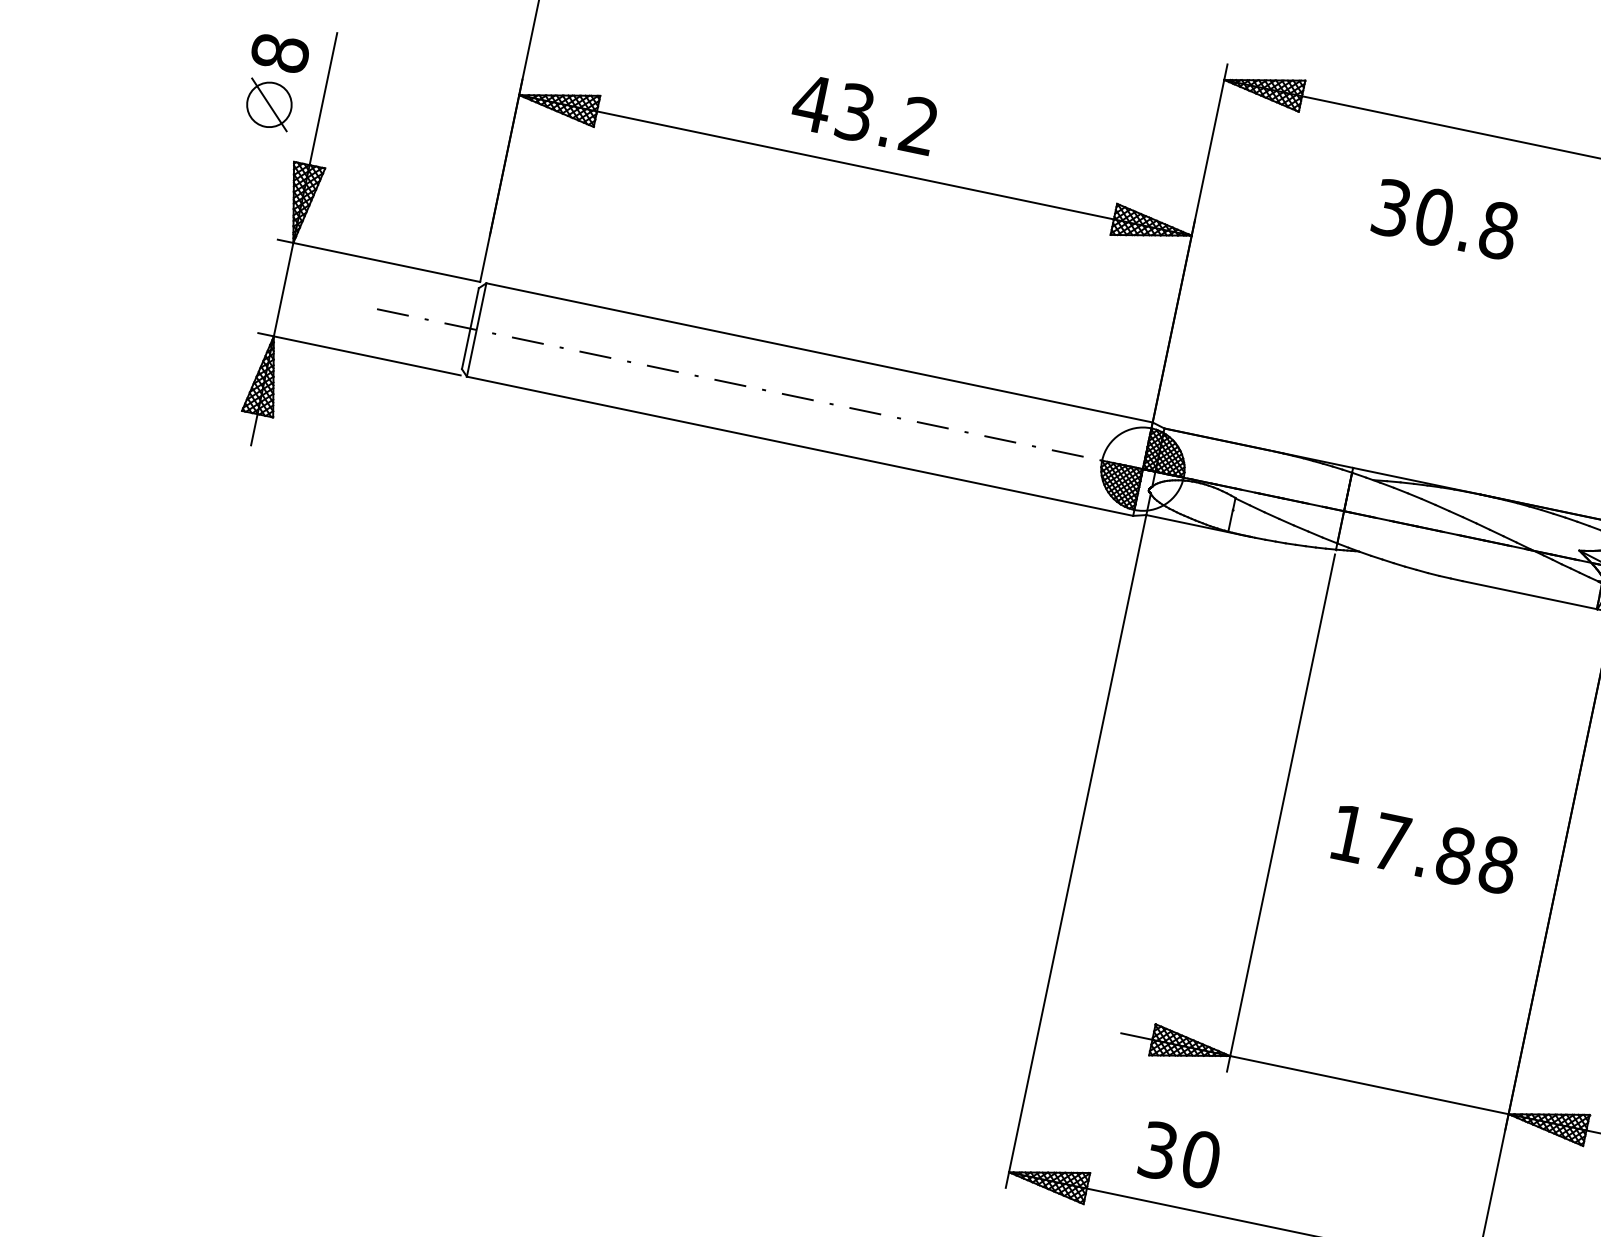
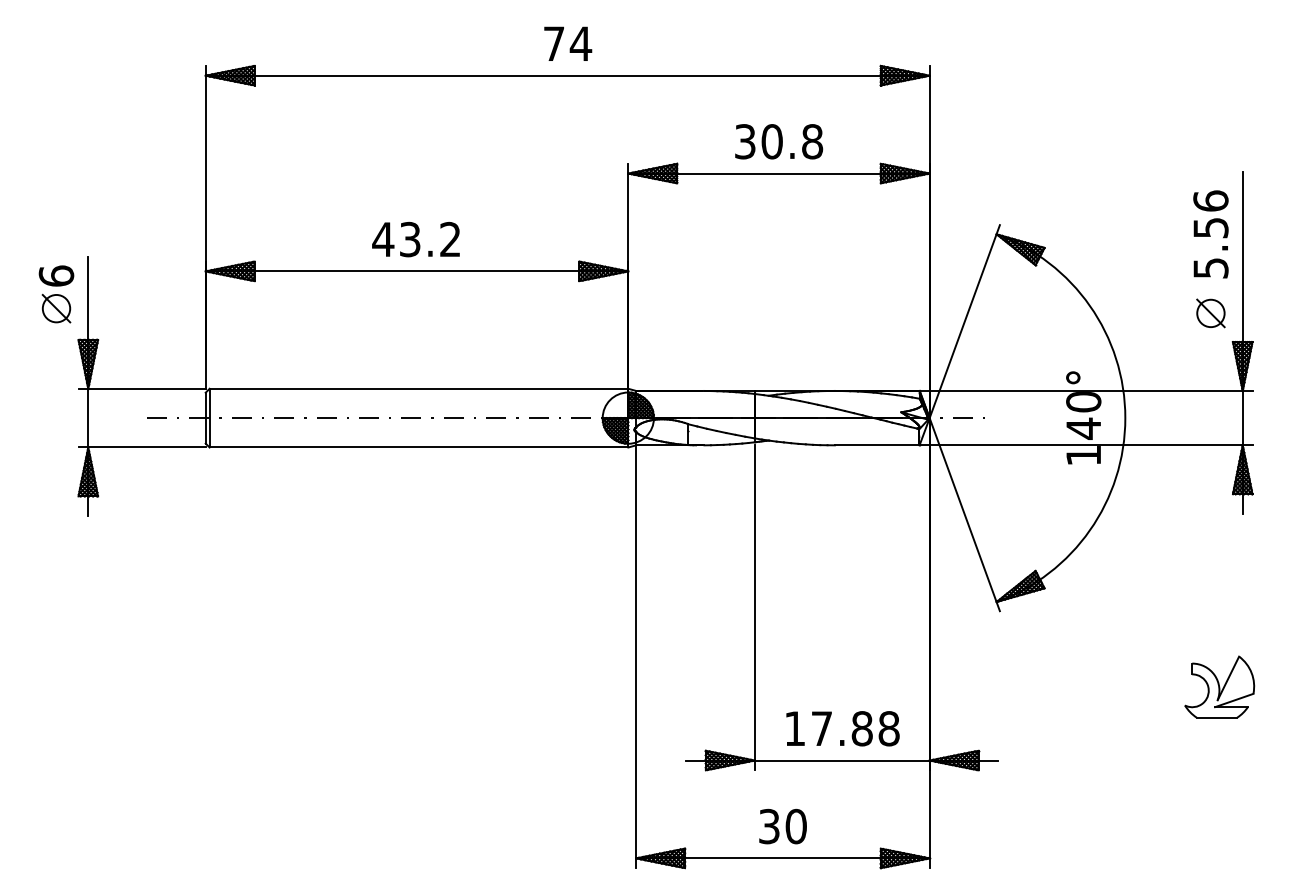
text: (280, 52) -> (56, 275), 8 -> 6
text: (1446, 219) -> (779, 141), moved
text: (1424, 849) -> (842, 728), moved
text: (1179, 1154) -> (782, 826), moved

